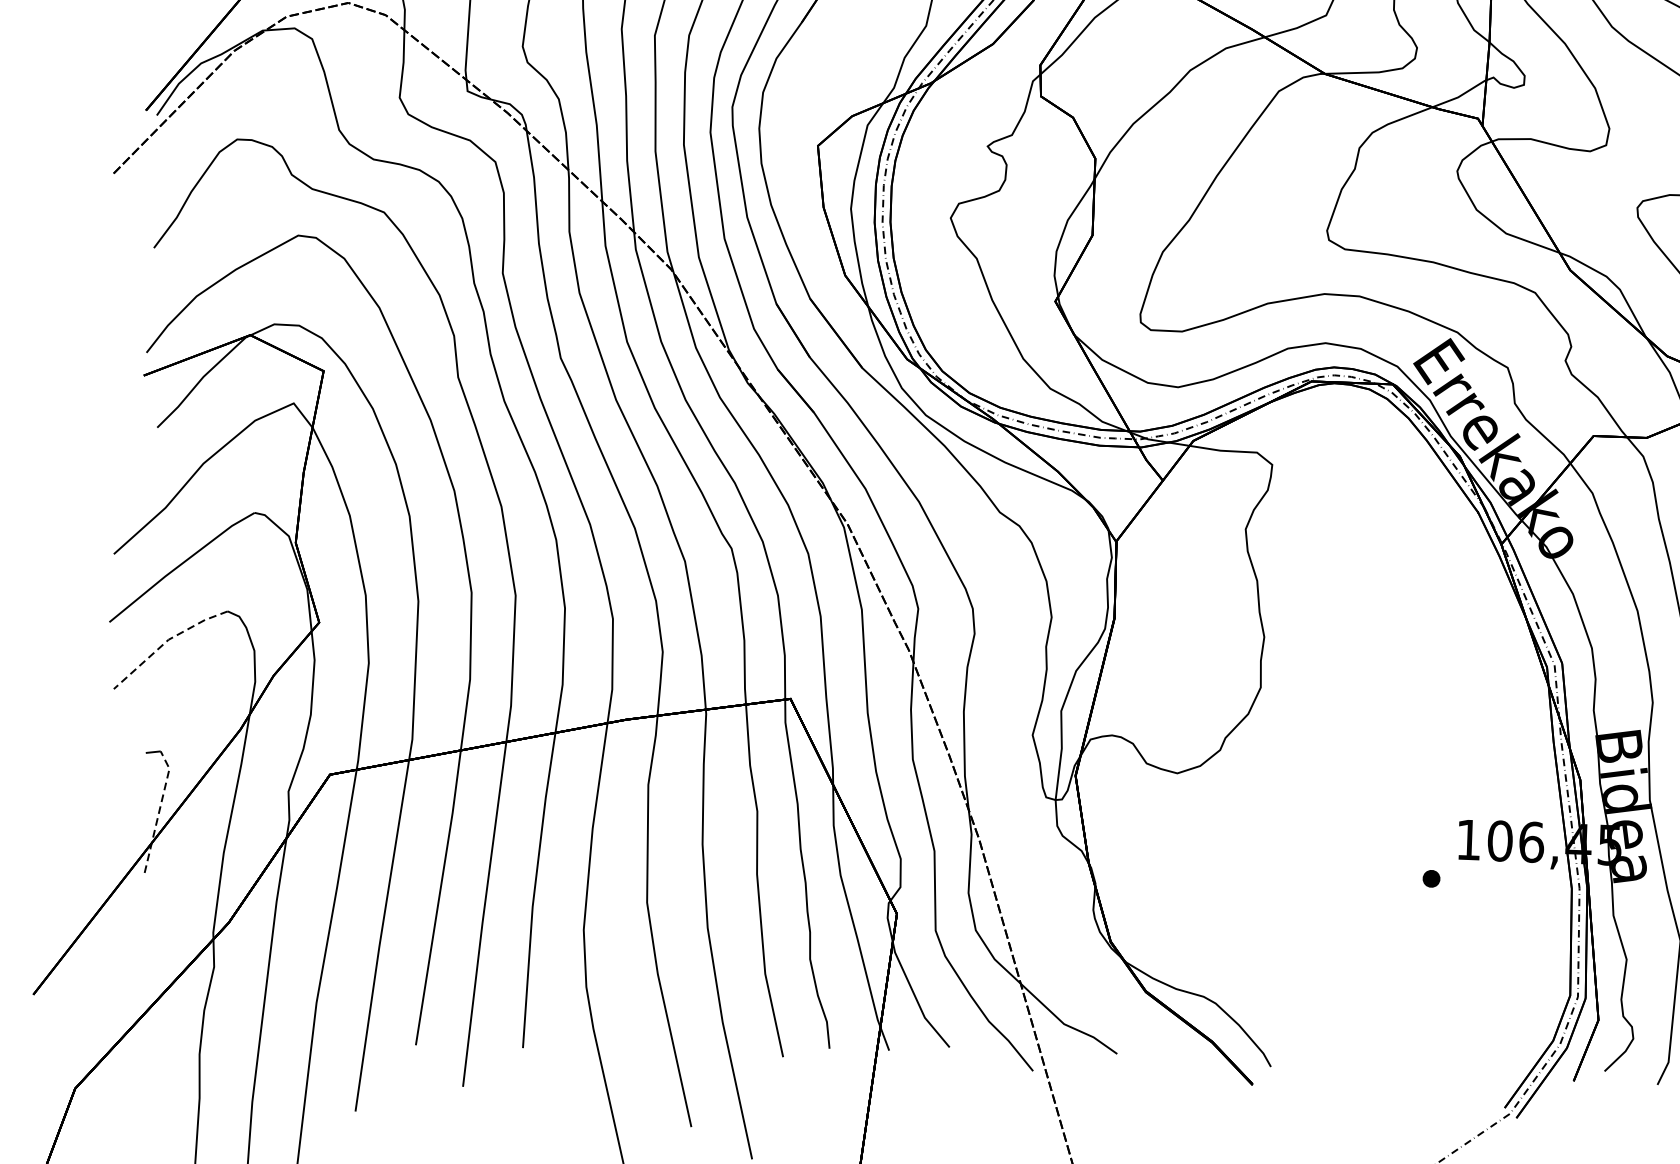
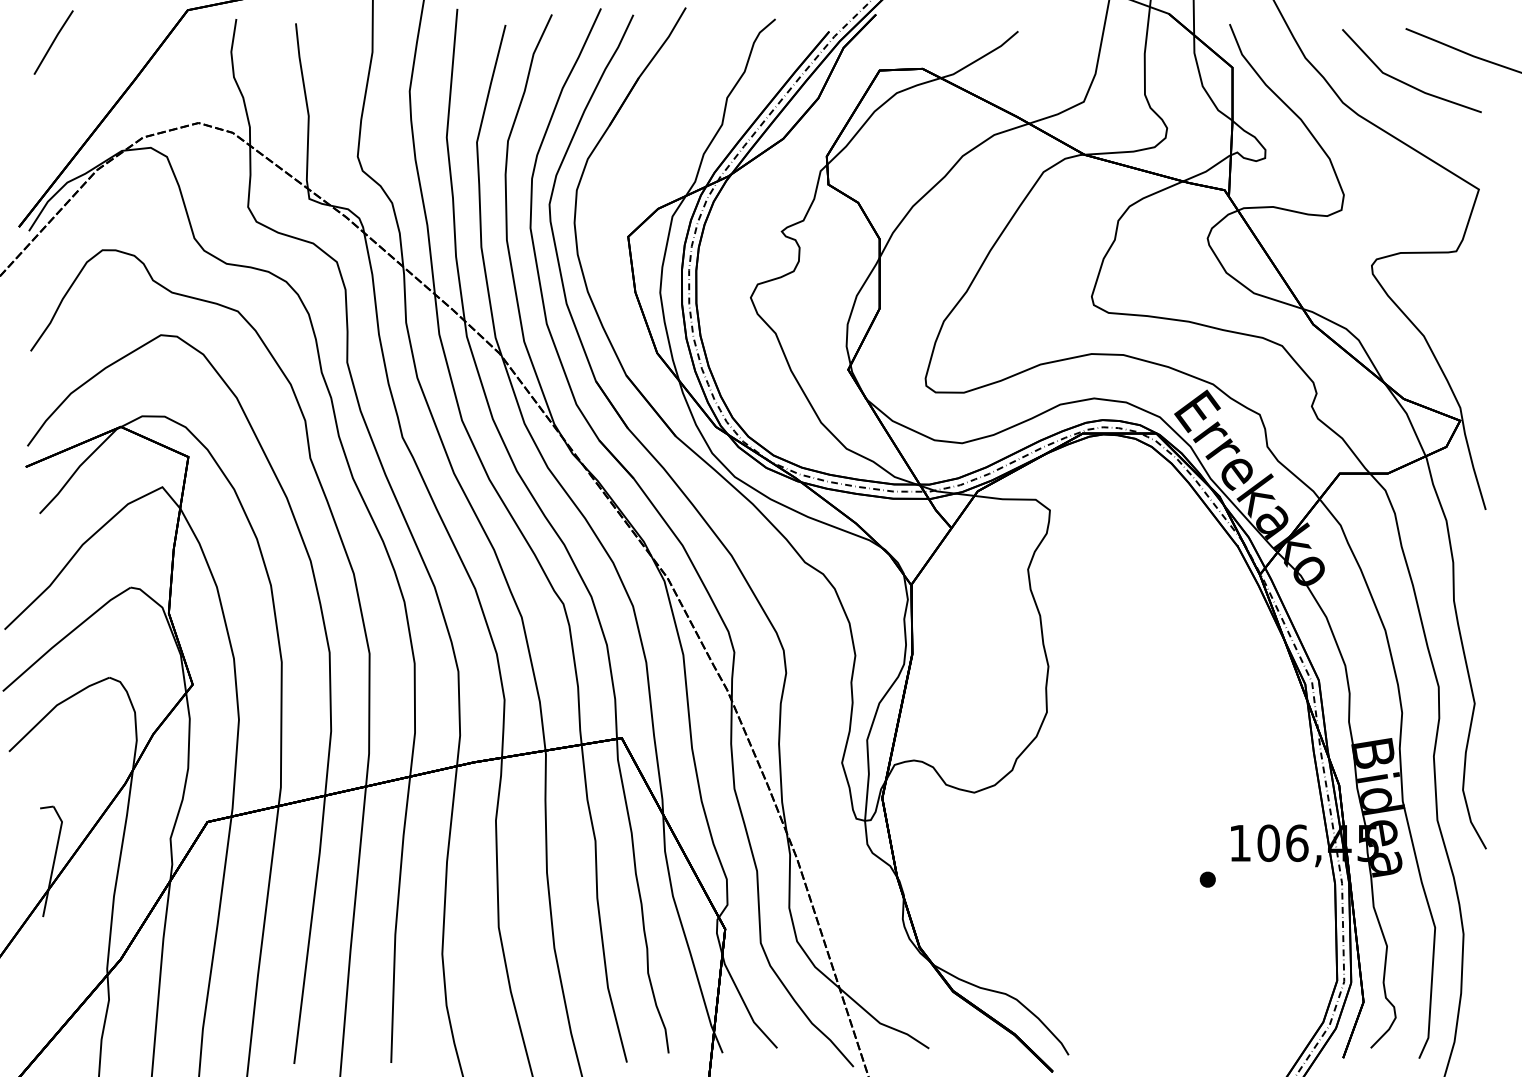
line: (166, 641) -> (55, 706), dashed -> solid
line: (159, 810) -> (54, 860), dashed -> solid

